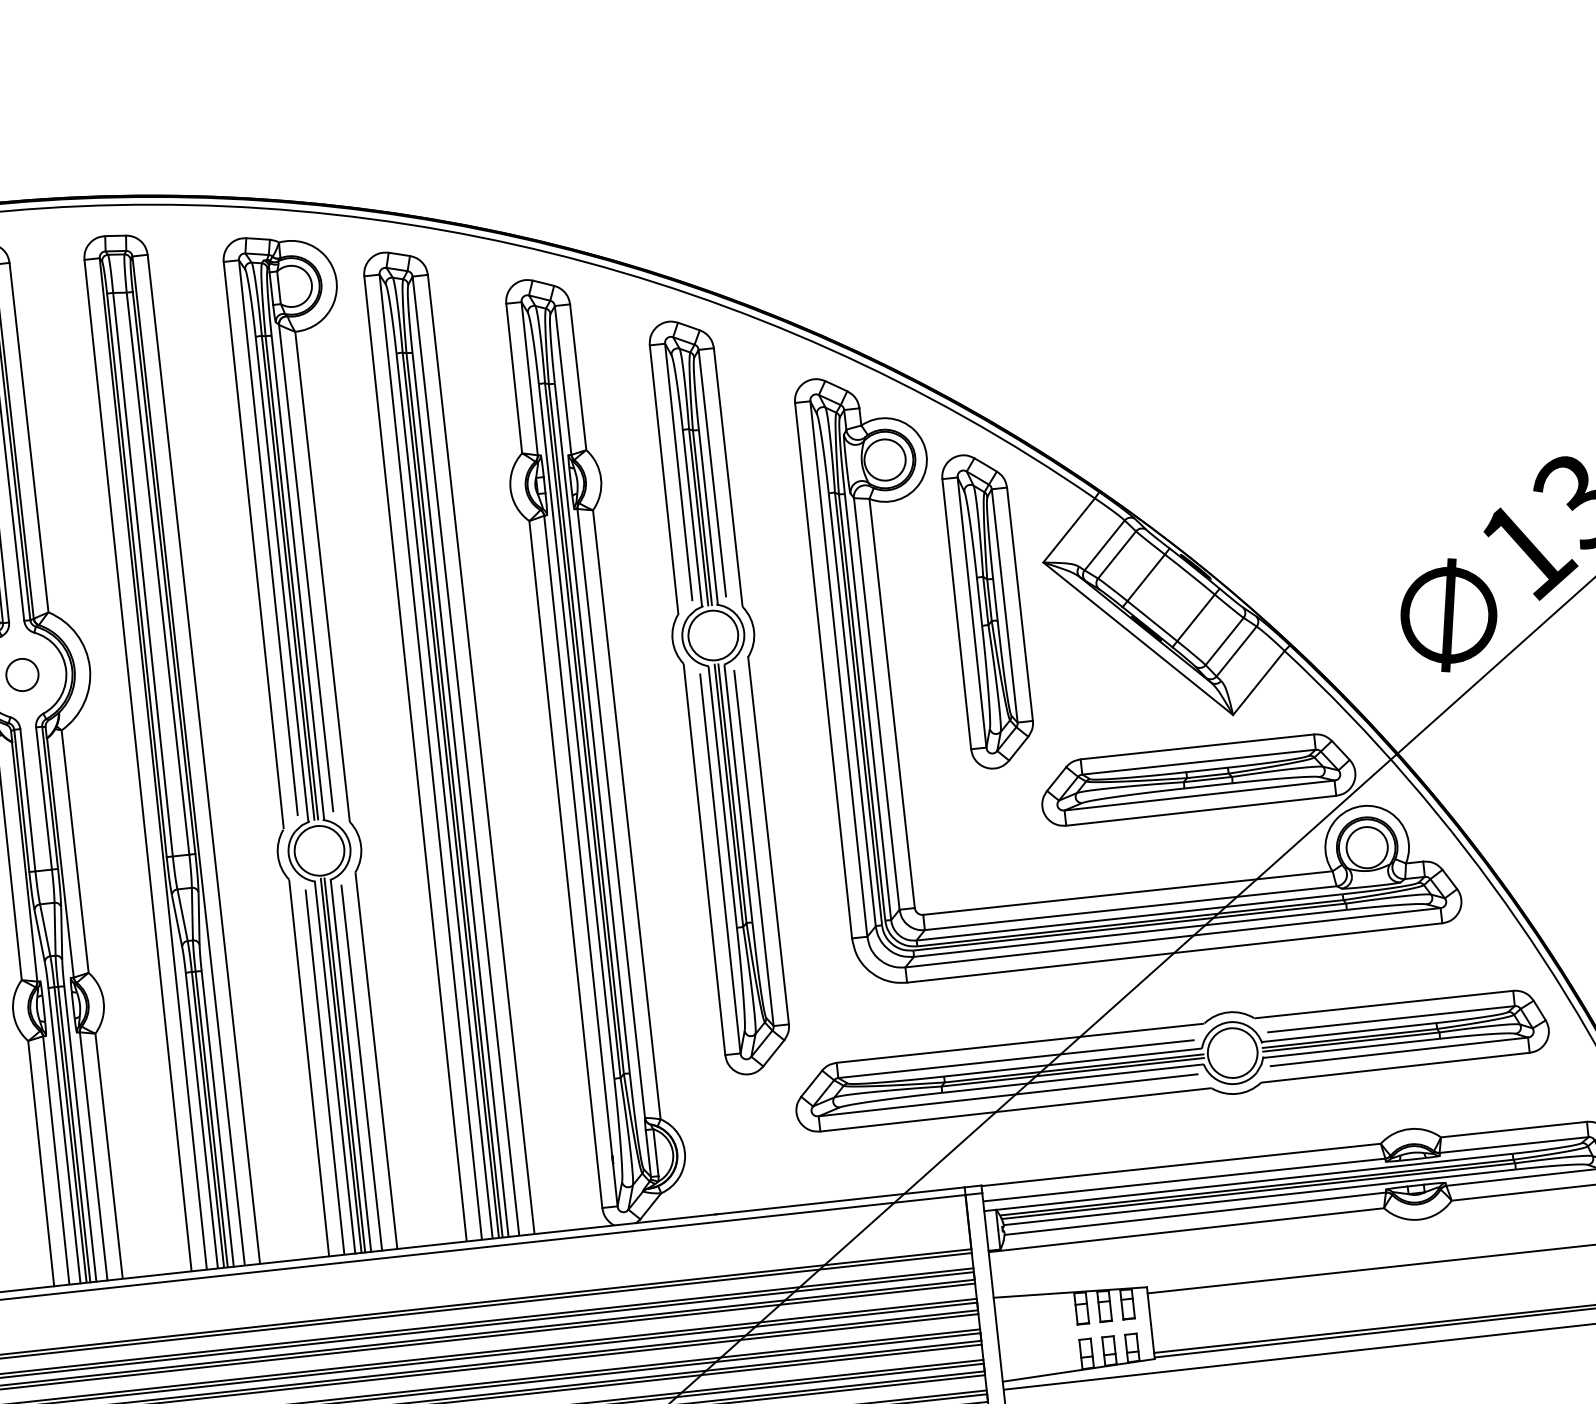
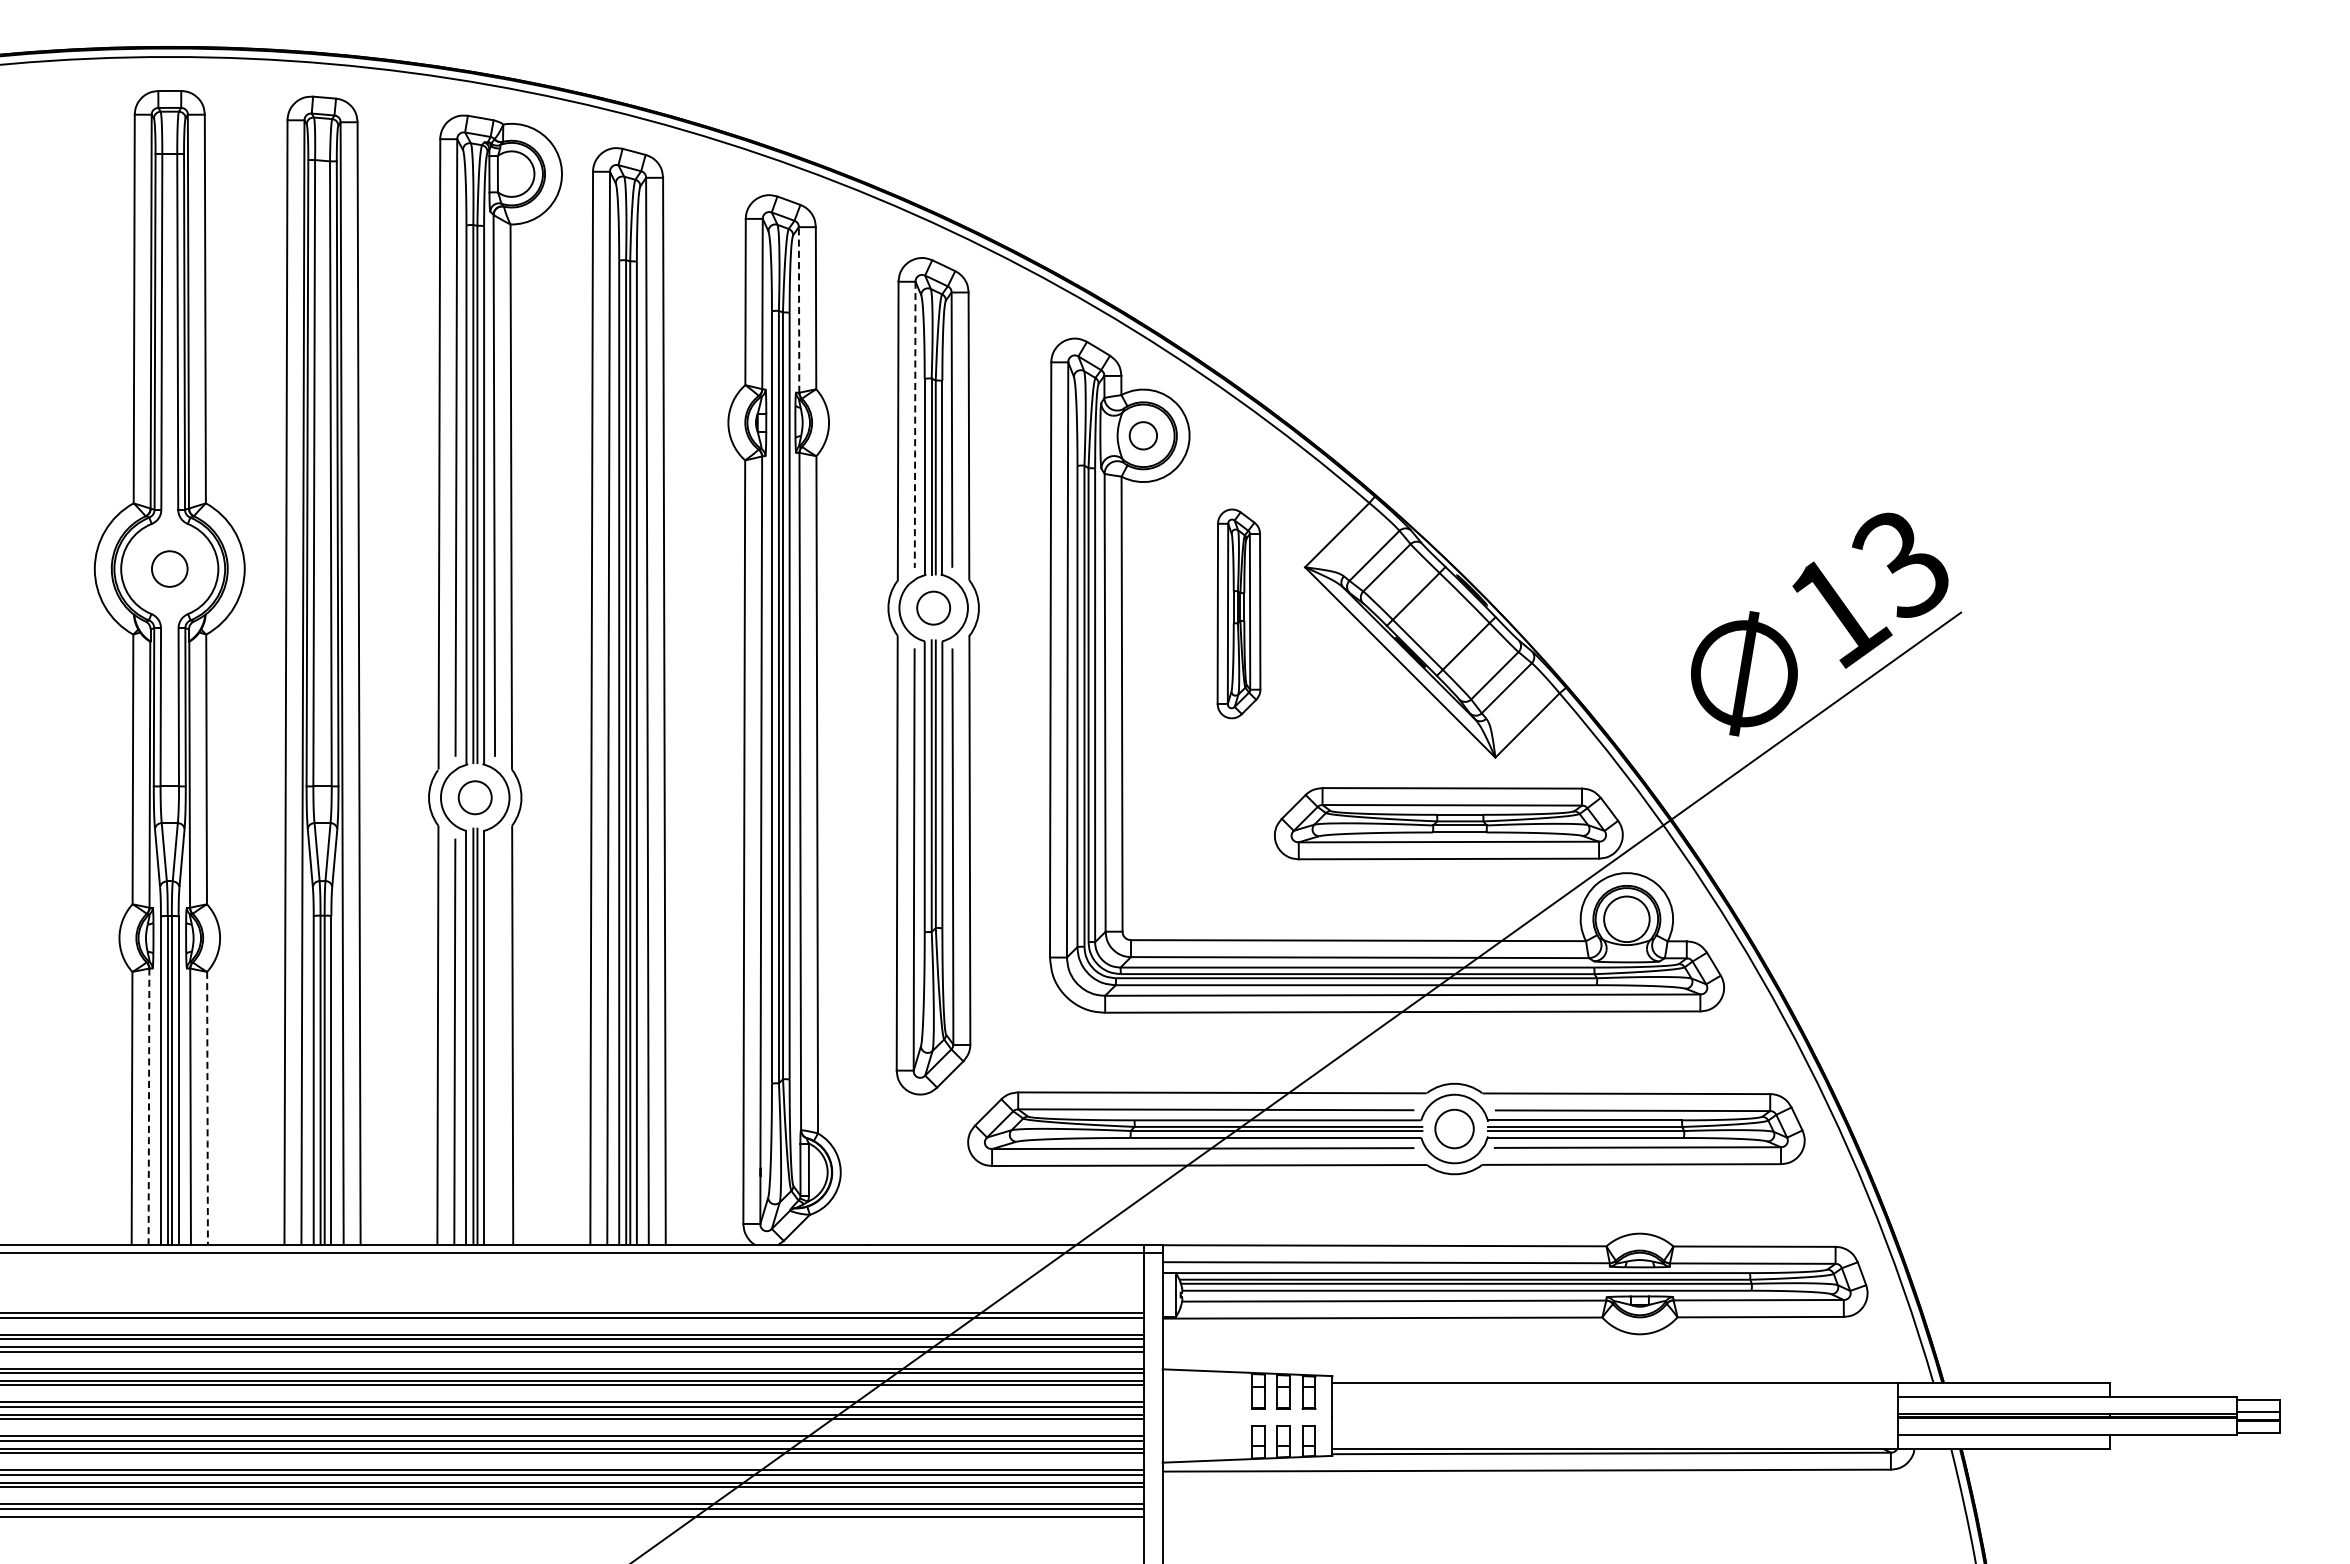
line: (563, 380) -> (799, 309), solid -> dashed
circle: (885, 459) -> (1143, 435), size x0.6
line: (679, 473) -> (915, 425), solid -> dashed
part: (988, 610) -> (1238, 613), size x0.6
circle: (713, 634) -> (933, 607), size x0.6
circle: (318, 850) -> (474, 797), size x0.6
circle: (1232, 1052) -> (1454, 1128), size x0.7
line: (361, 1068) -> (495, 1041), removed
line: (109, 1156) -> (207, 1108), solid -> dashed
line: (55, 1161) -> (148, 1107), solid -> dashed

